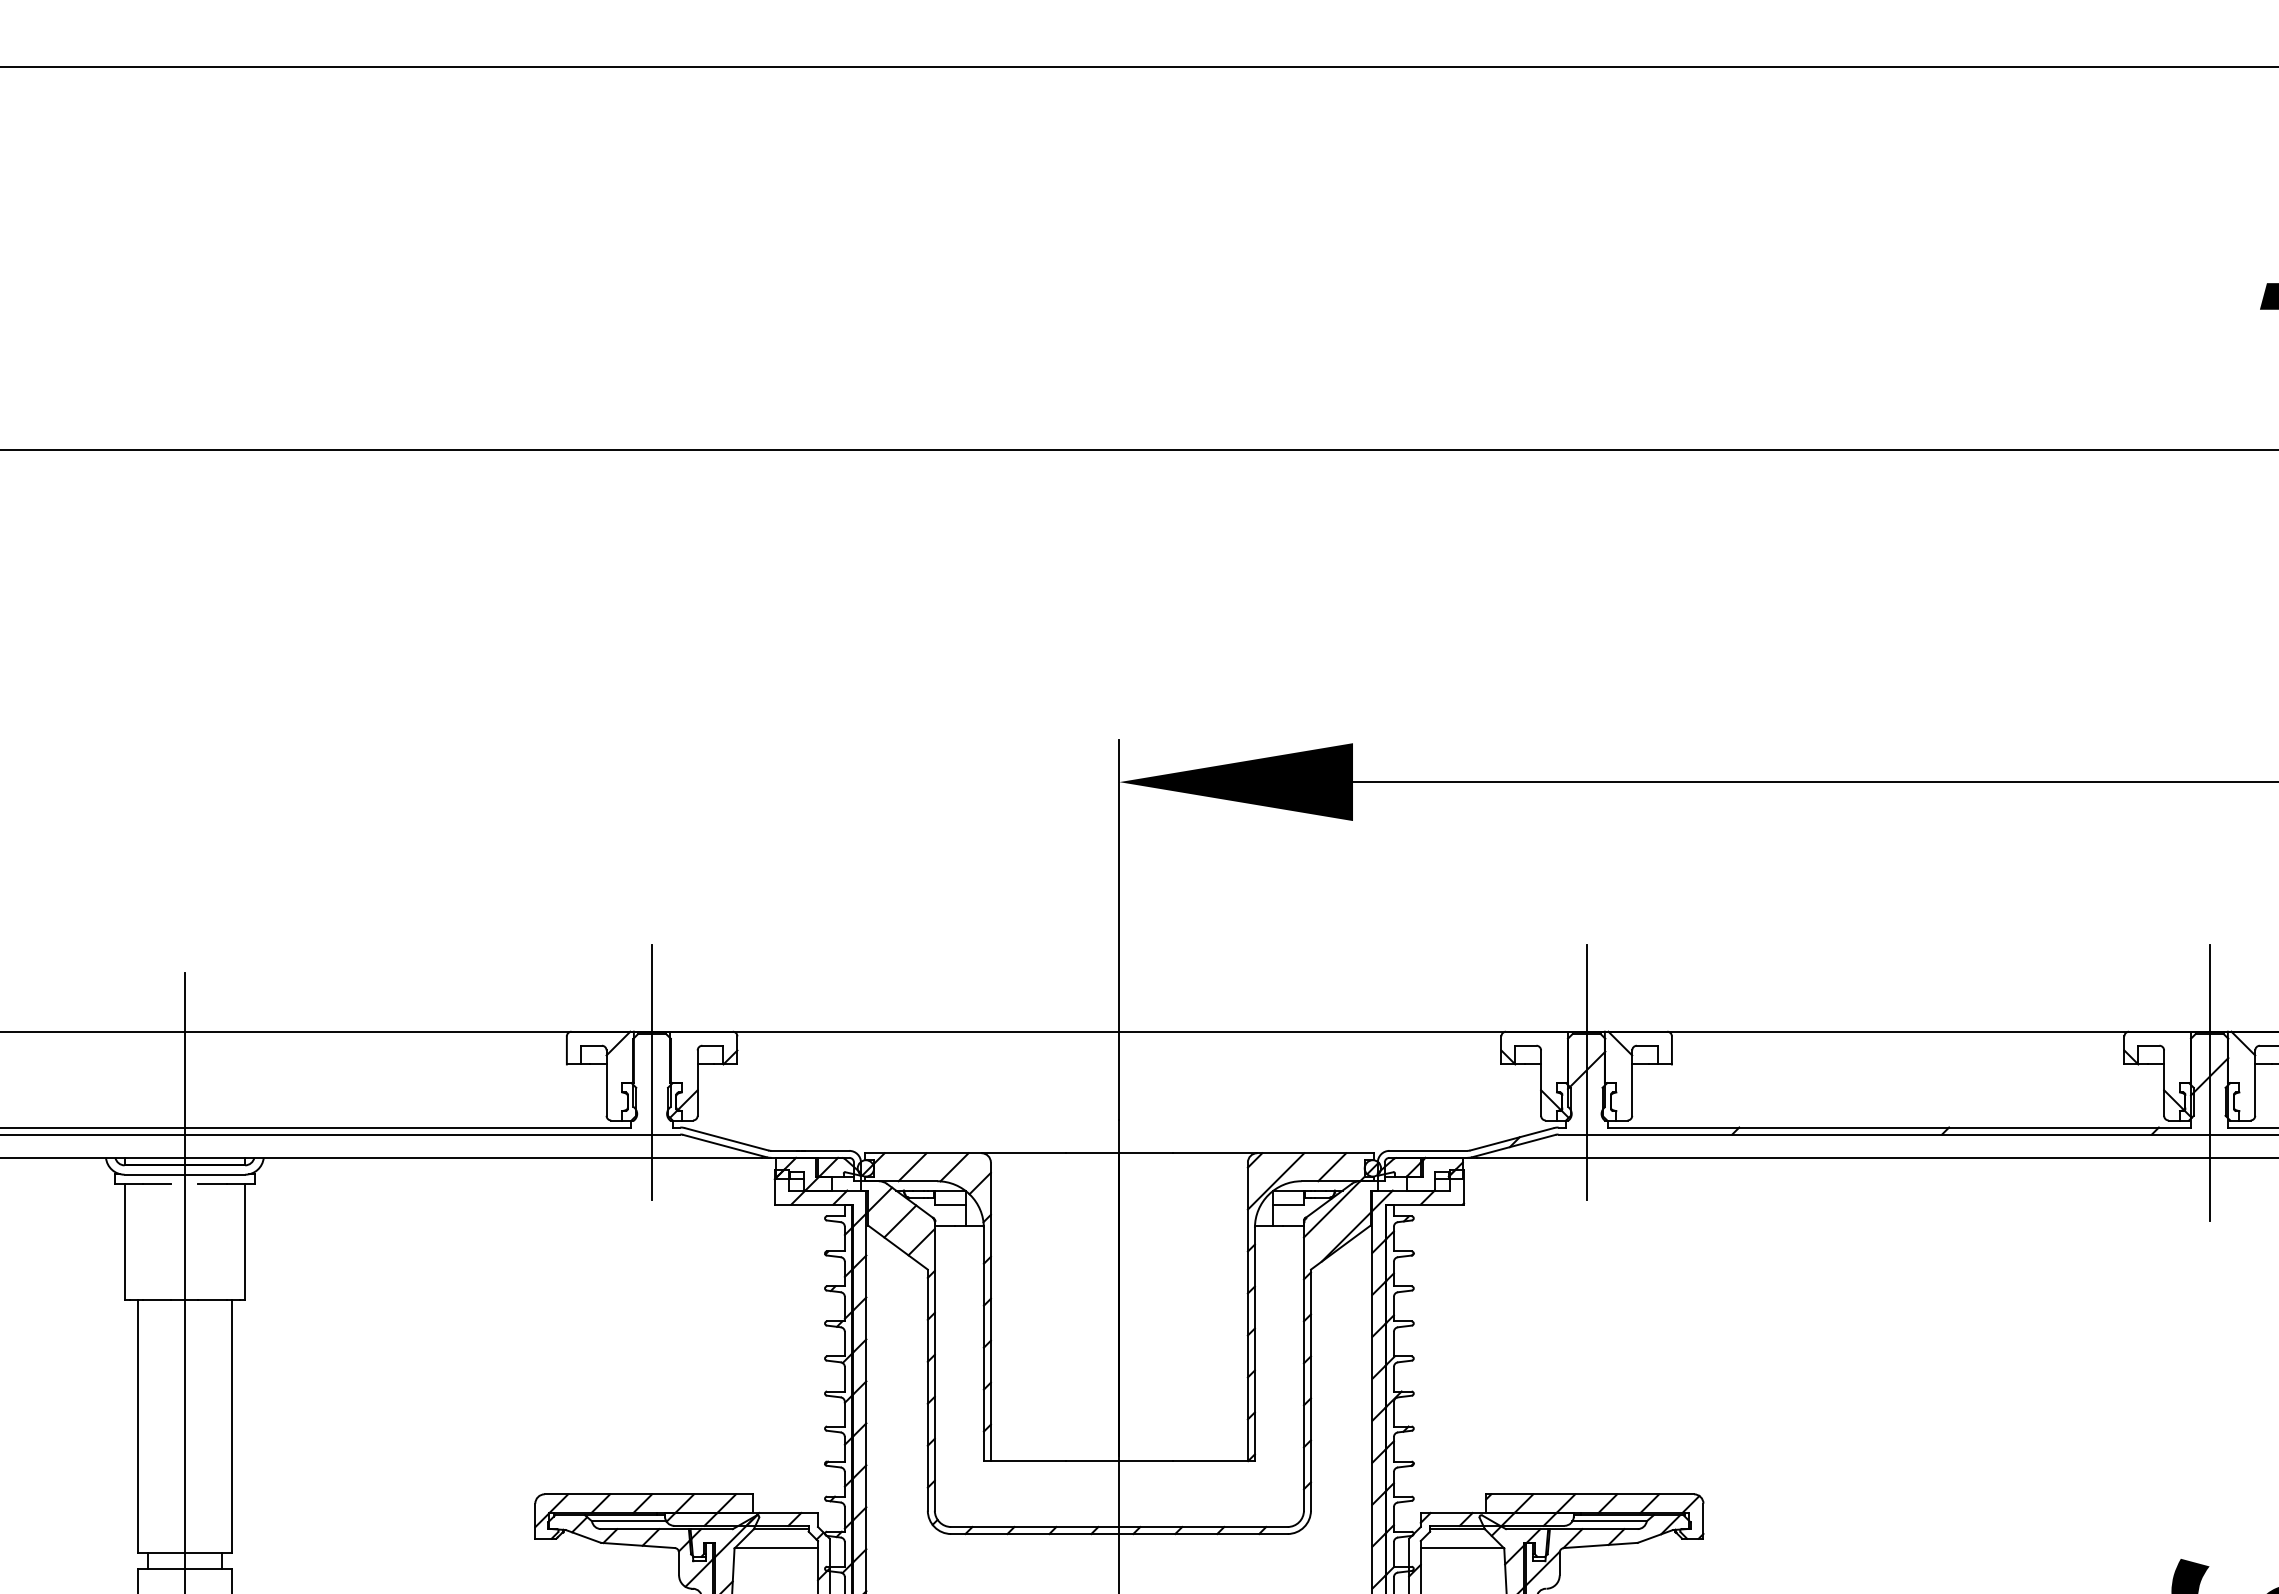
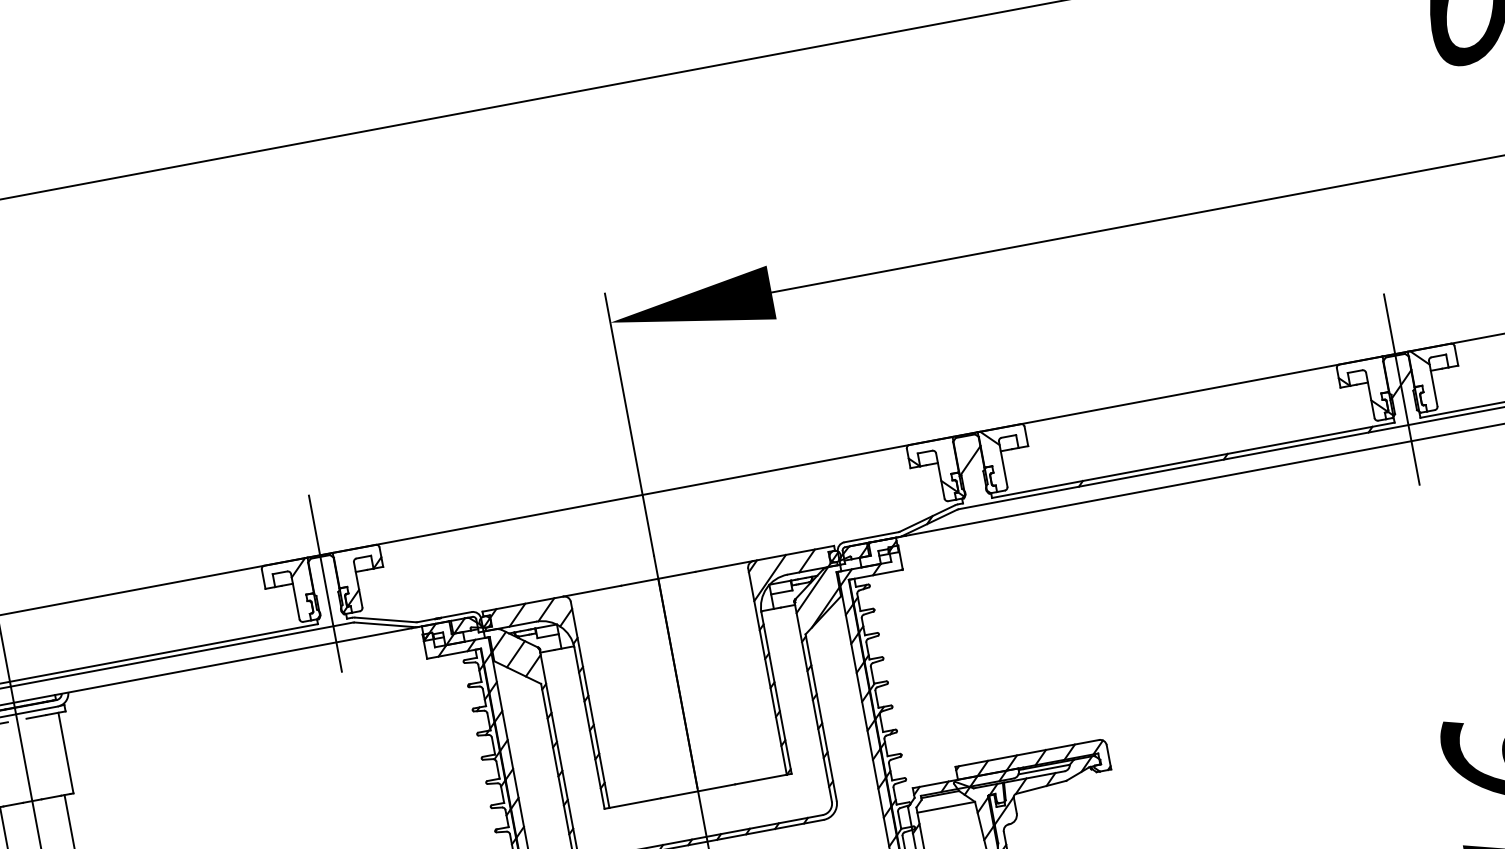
line: (1586, 1072) -> (970, 462), removed

